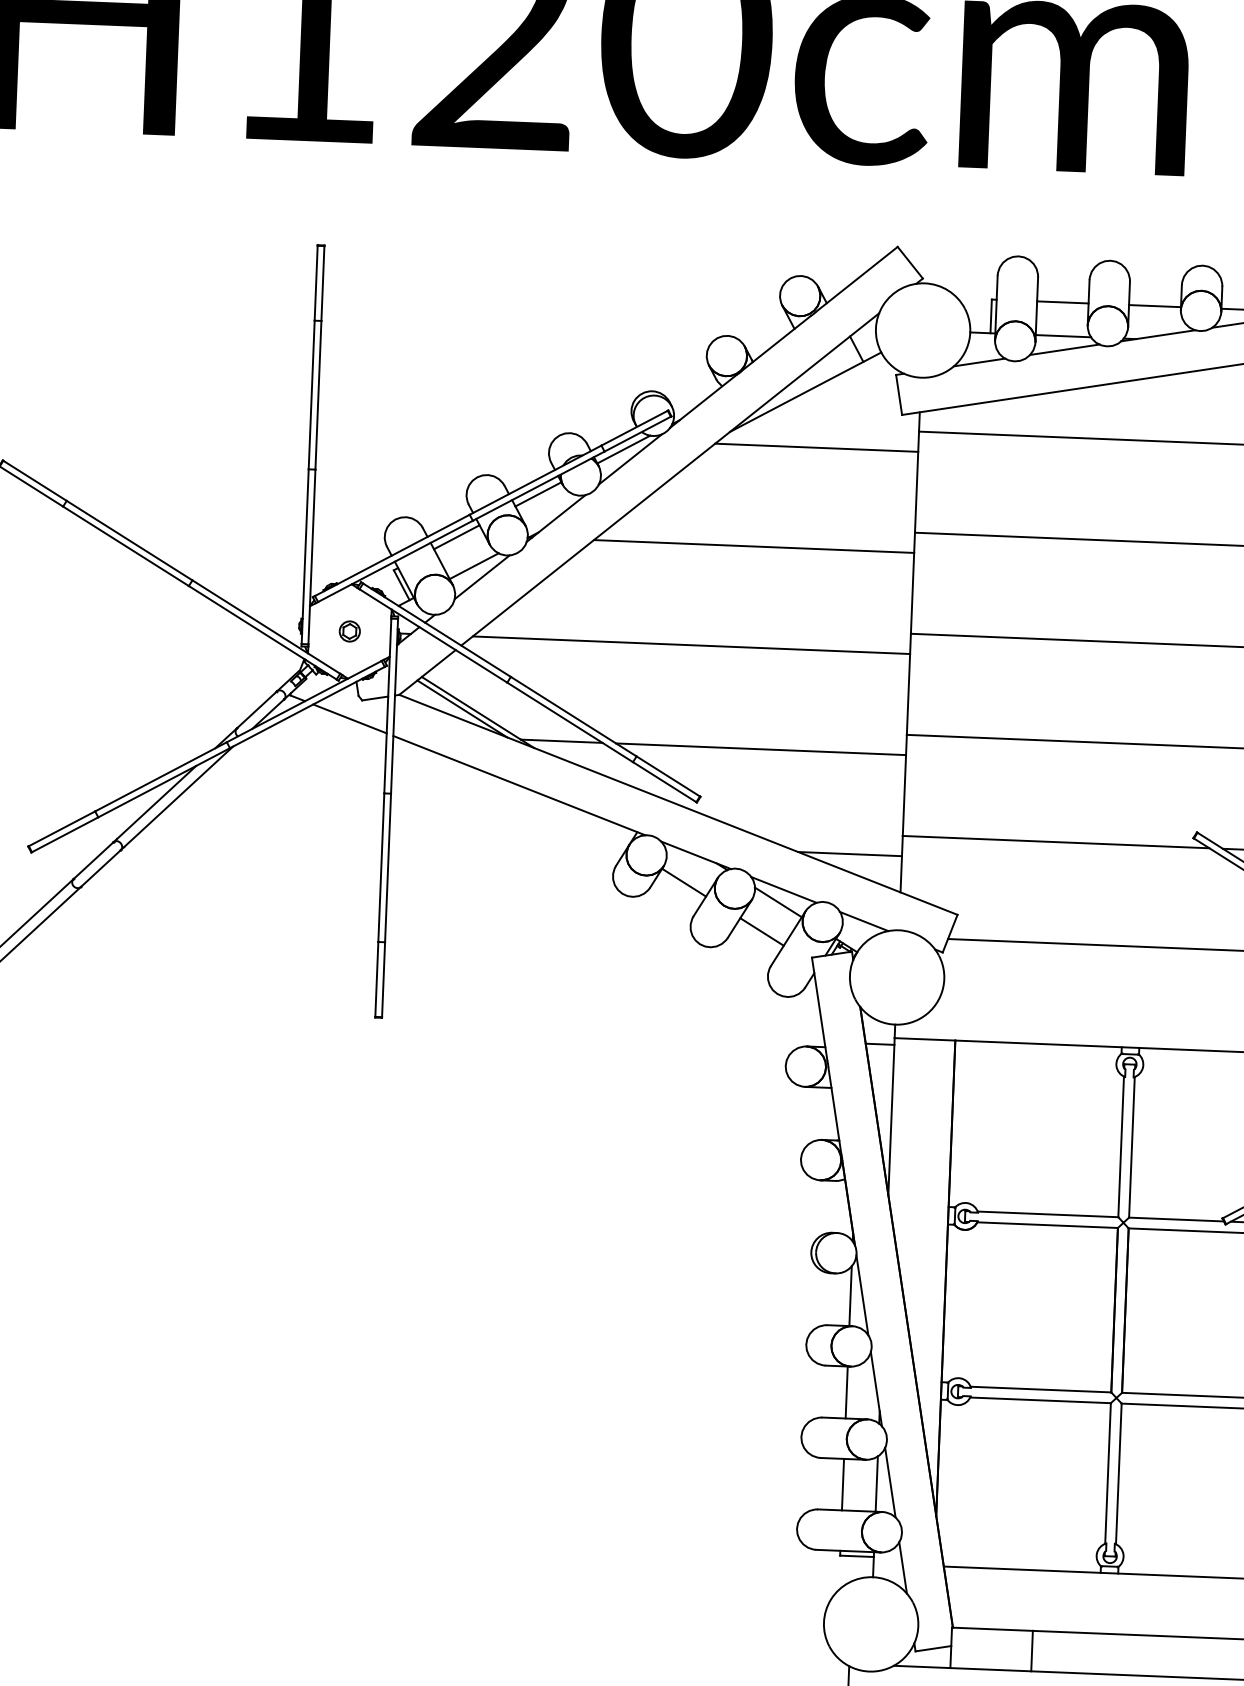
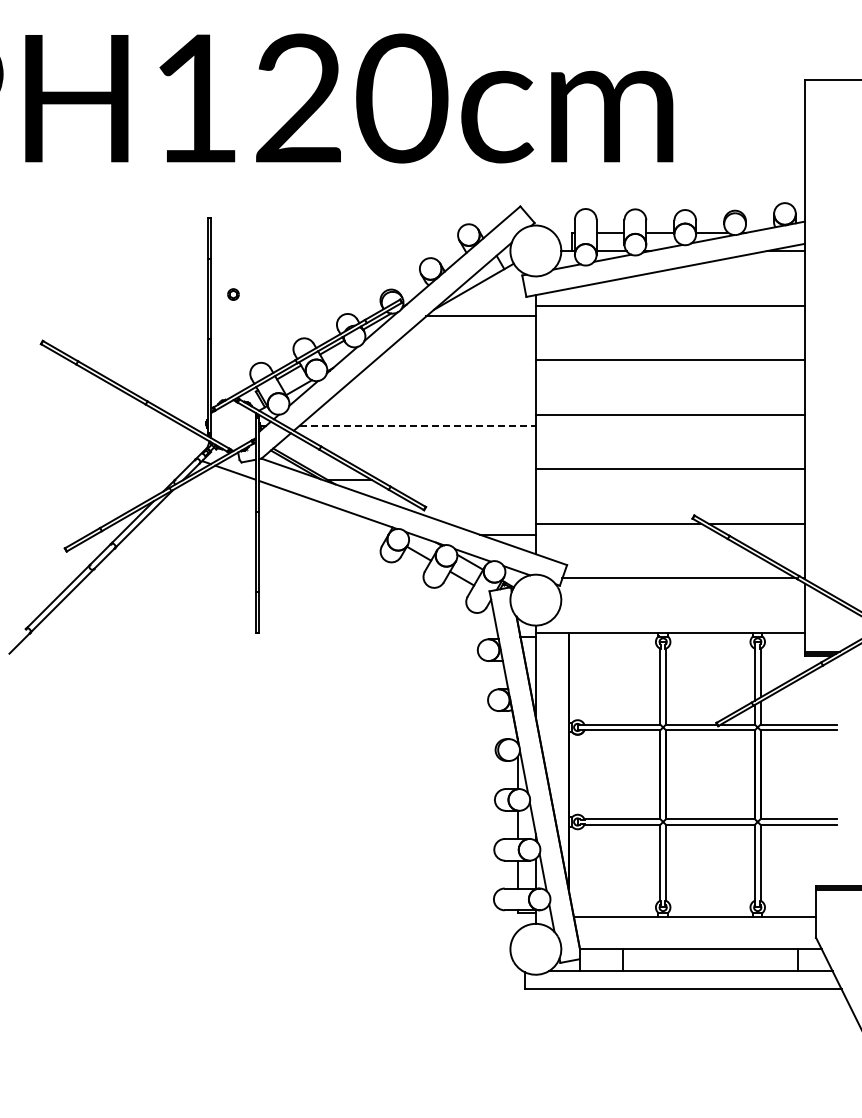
line: (754, 547) -> (449, 371), removed
part: (349, 631) -> (233, 294), moved
line: (692, 645) -> (418, 425), solid -> dashed
line: (760, 749) -> (457, 480), removed

